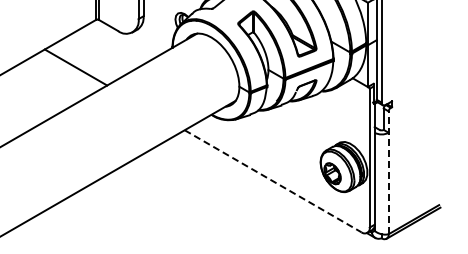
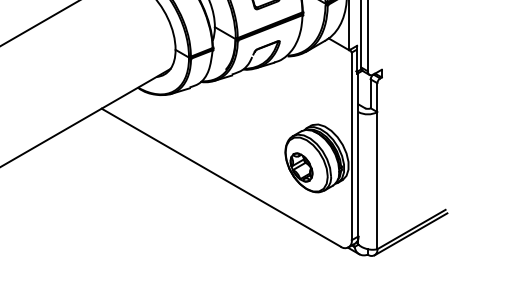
line: (388, 172) -> (377, 165), dashed -> solid
line: (273, 181) -> (221, 177), dashed -> solid

